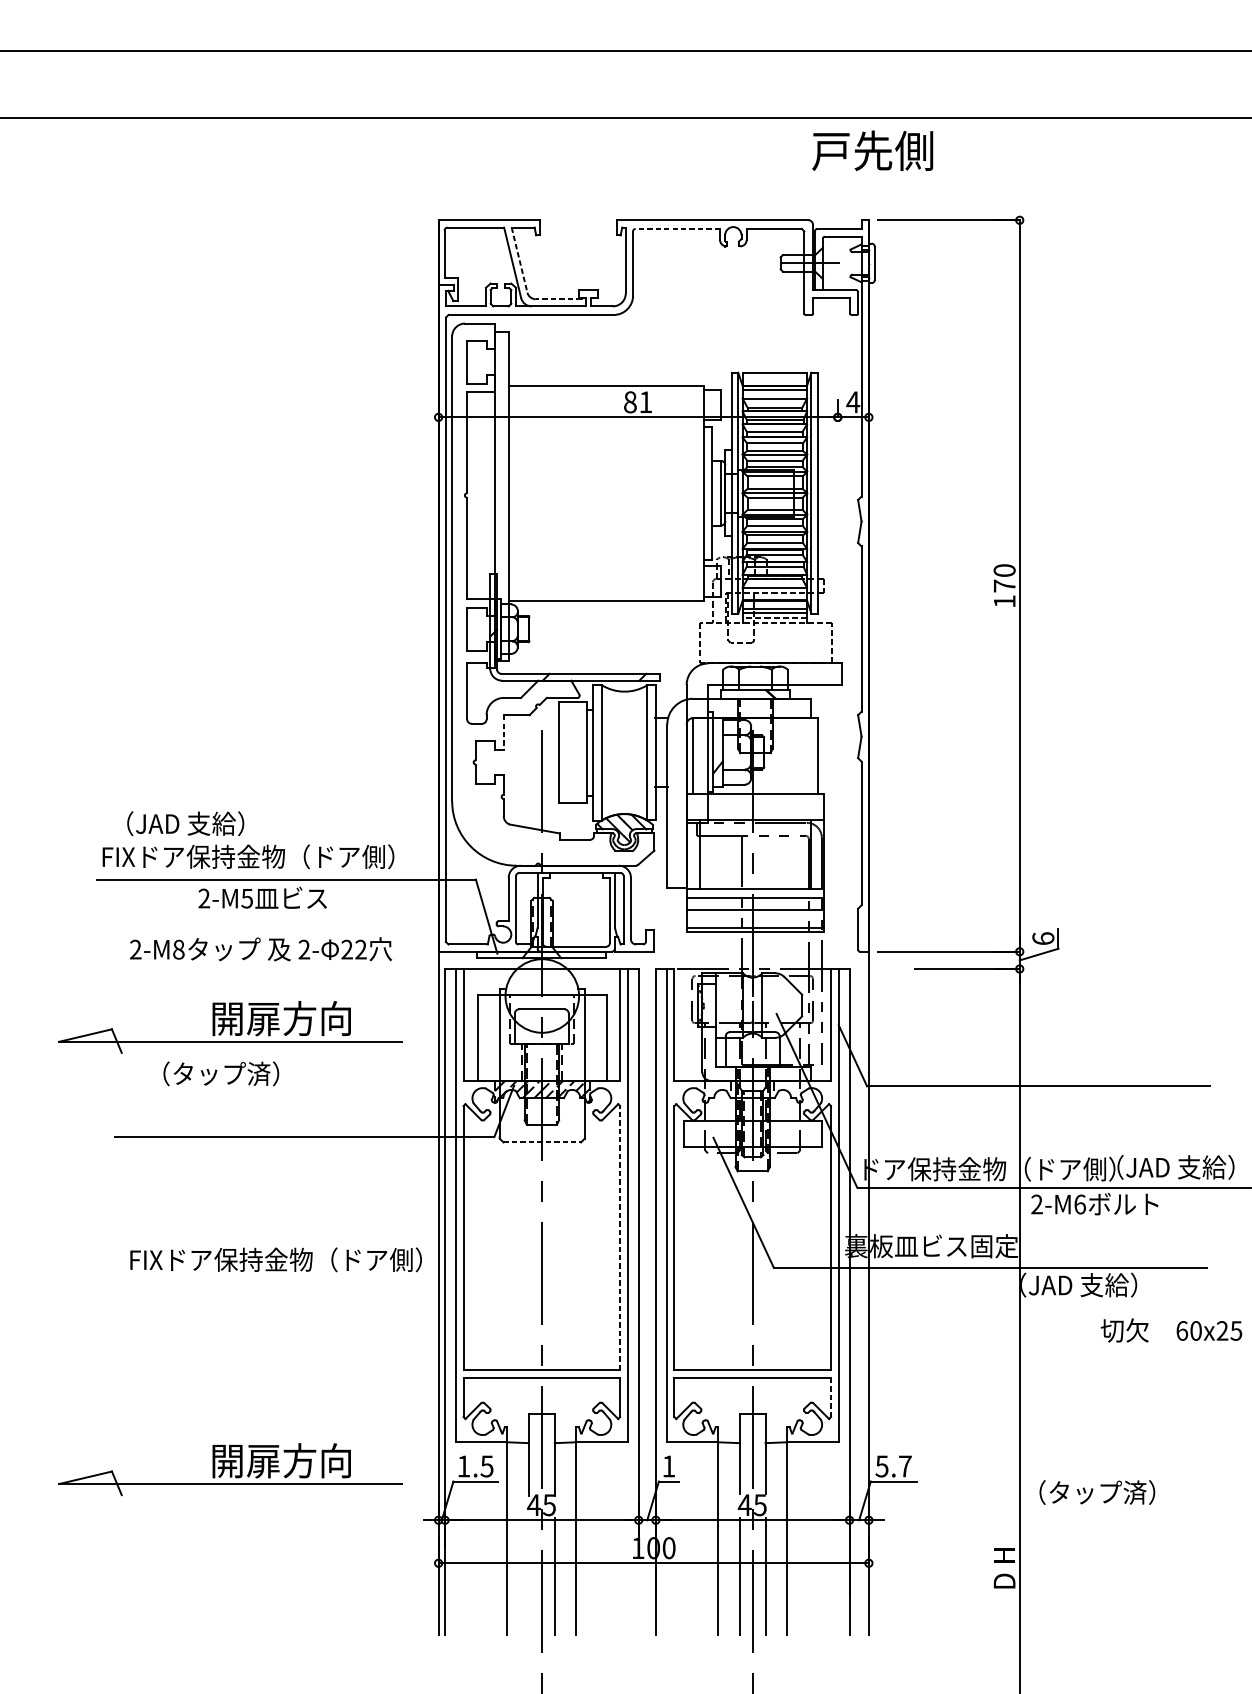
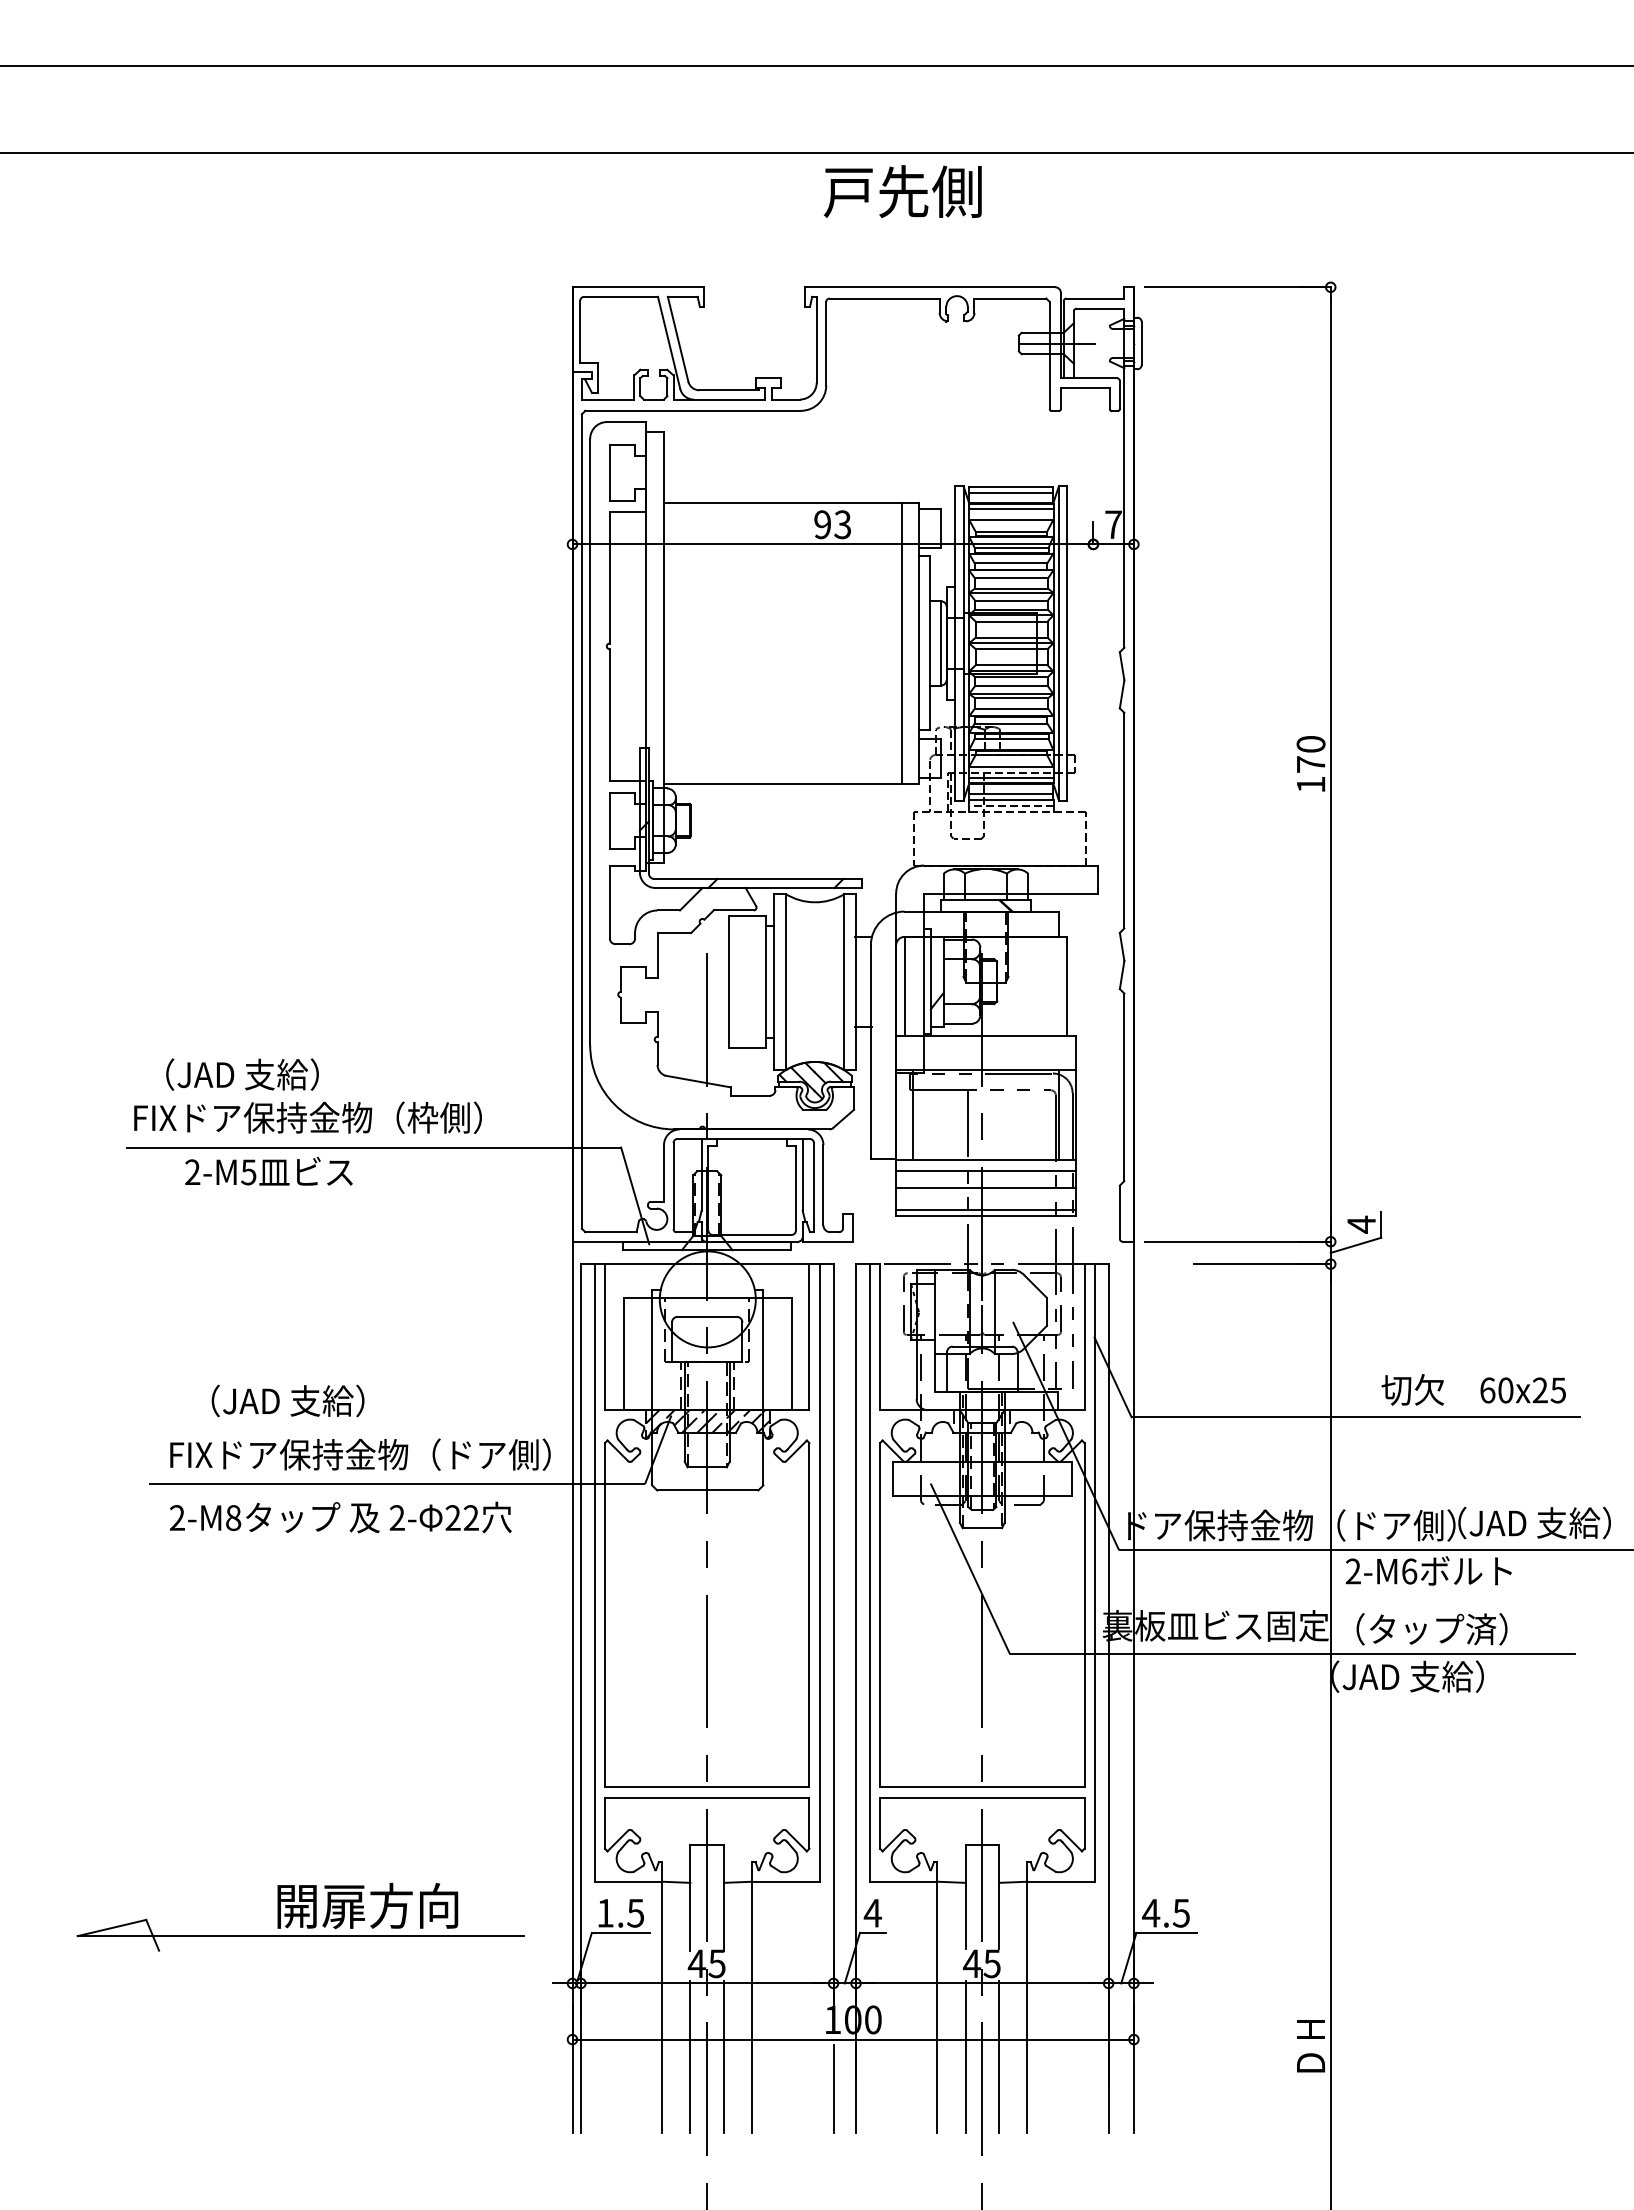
text: (872, 150) -> (902, 191), moved
line: (677, 228) -> (884, 298), dashed -> solid
line: (519, 260) -> (678, 339), dashed -> solid
line: (558, 299) -> (729, 390), dashed -> solid
line: (775, 377) -> (1011, 492), added
text: (637, 402) -> (832, 524), 81 -> 93
text: (853, 402) -> (1113, 524), 4 -> 7
line: (690, 493) -> (901, 643), added
line: (775, 596) -> (1011, 778), added
line: (503, 732) -> (657, 955), dashed -> solid
text: (352, 856) -> (460, 1117), FIXドア保持金物（ドア側） -> FIXドア保持金物（枠側）
text: (262, 897) -> (268, 1170), moved
text: (1043, 938) -> (1361, 1224), 6 -> 4
text: (260, 949) -> (340, 1517), moved
part: (230, 1026) -> (300, 1339), removed
text: (216, 1073) -> (282, 1400), （タップ済） -> （JAD 支給）
line: (542, 1142) -> (707, 1490), dashed -> solid
line: (620, 1237) -> (809, 1614), dashed -> solid
text: (276, 1259) -> (360, 1454), moved
text: (1171, 1330) -> (1473, 1389), moved
line: (831, 1397) -> (1084, 1823), dashed -> solid
text: (668, 1466) -> (872, 1913), 1 -> 4
text: (893, 1466) -> (1165, 1913), 5.7 -> 4.5
text: (1096, 1492) -> (1431, 1629), moved
line: (529, 1576) -> (690, 2056), added
line: (638, 1600) -> (833, 2088), added

